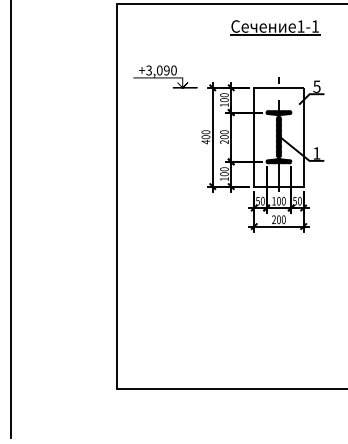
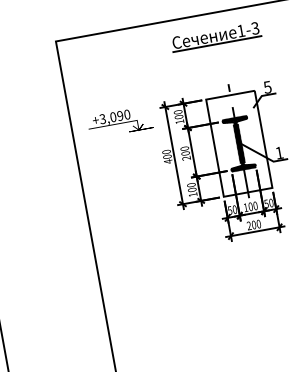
text: (314, 26) -> (254, 28), 1-1 -> 1-3
text: (165, 76) -> (120, 122), moved

